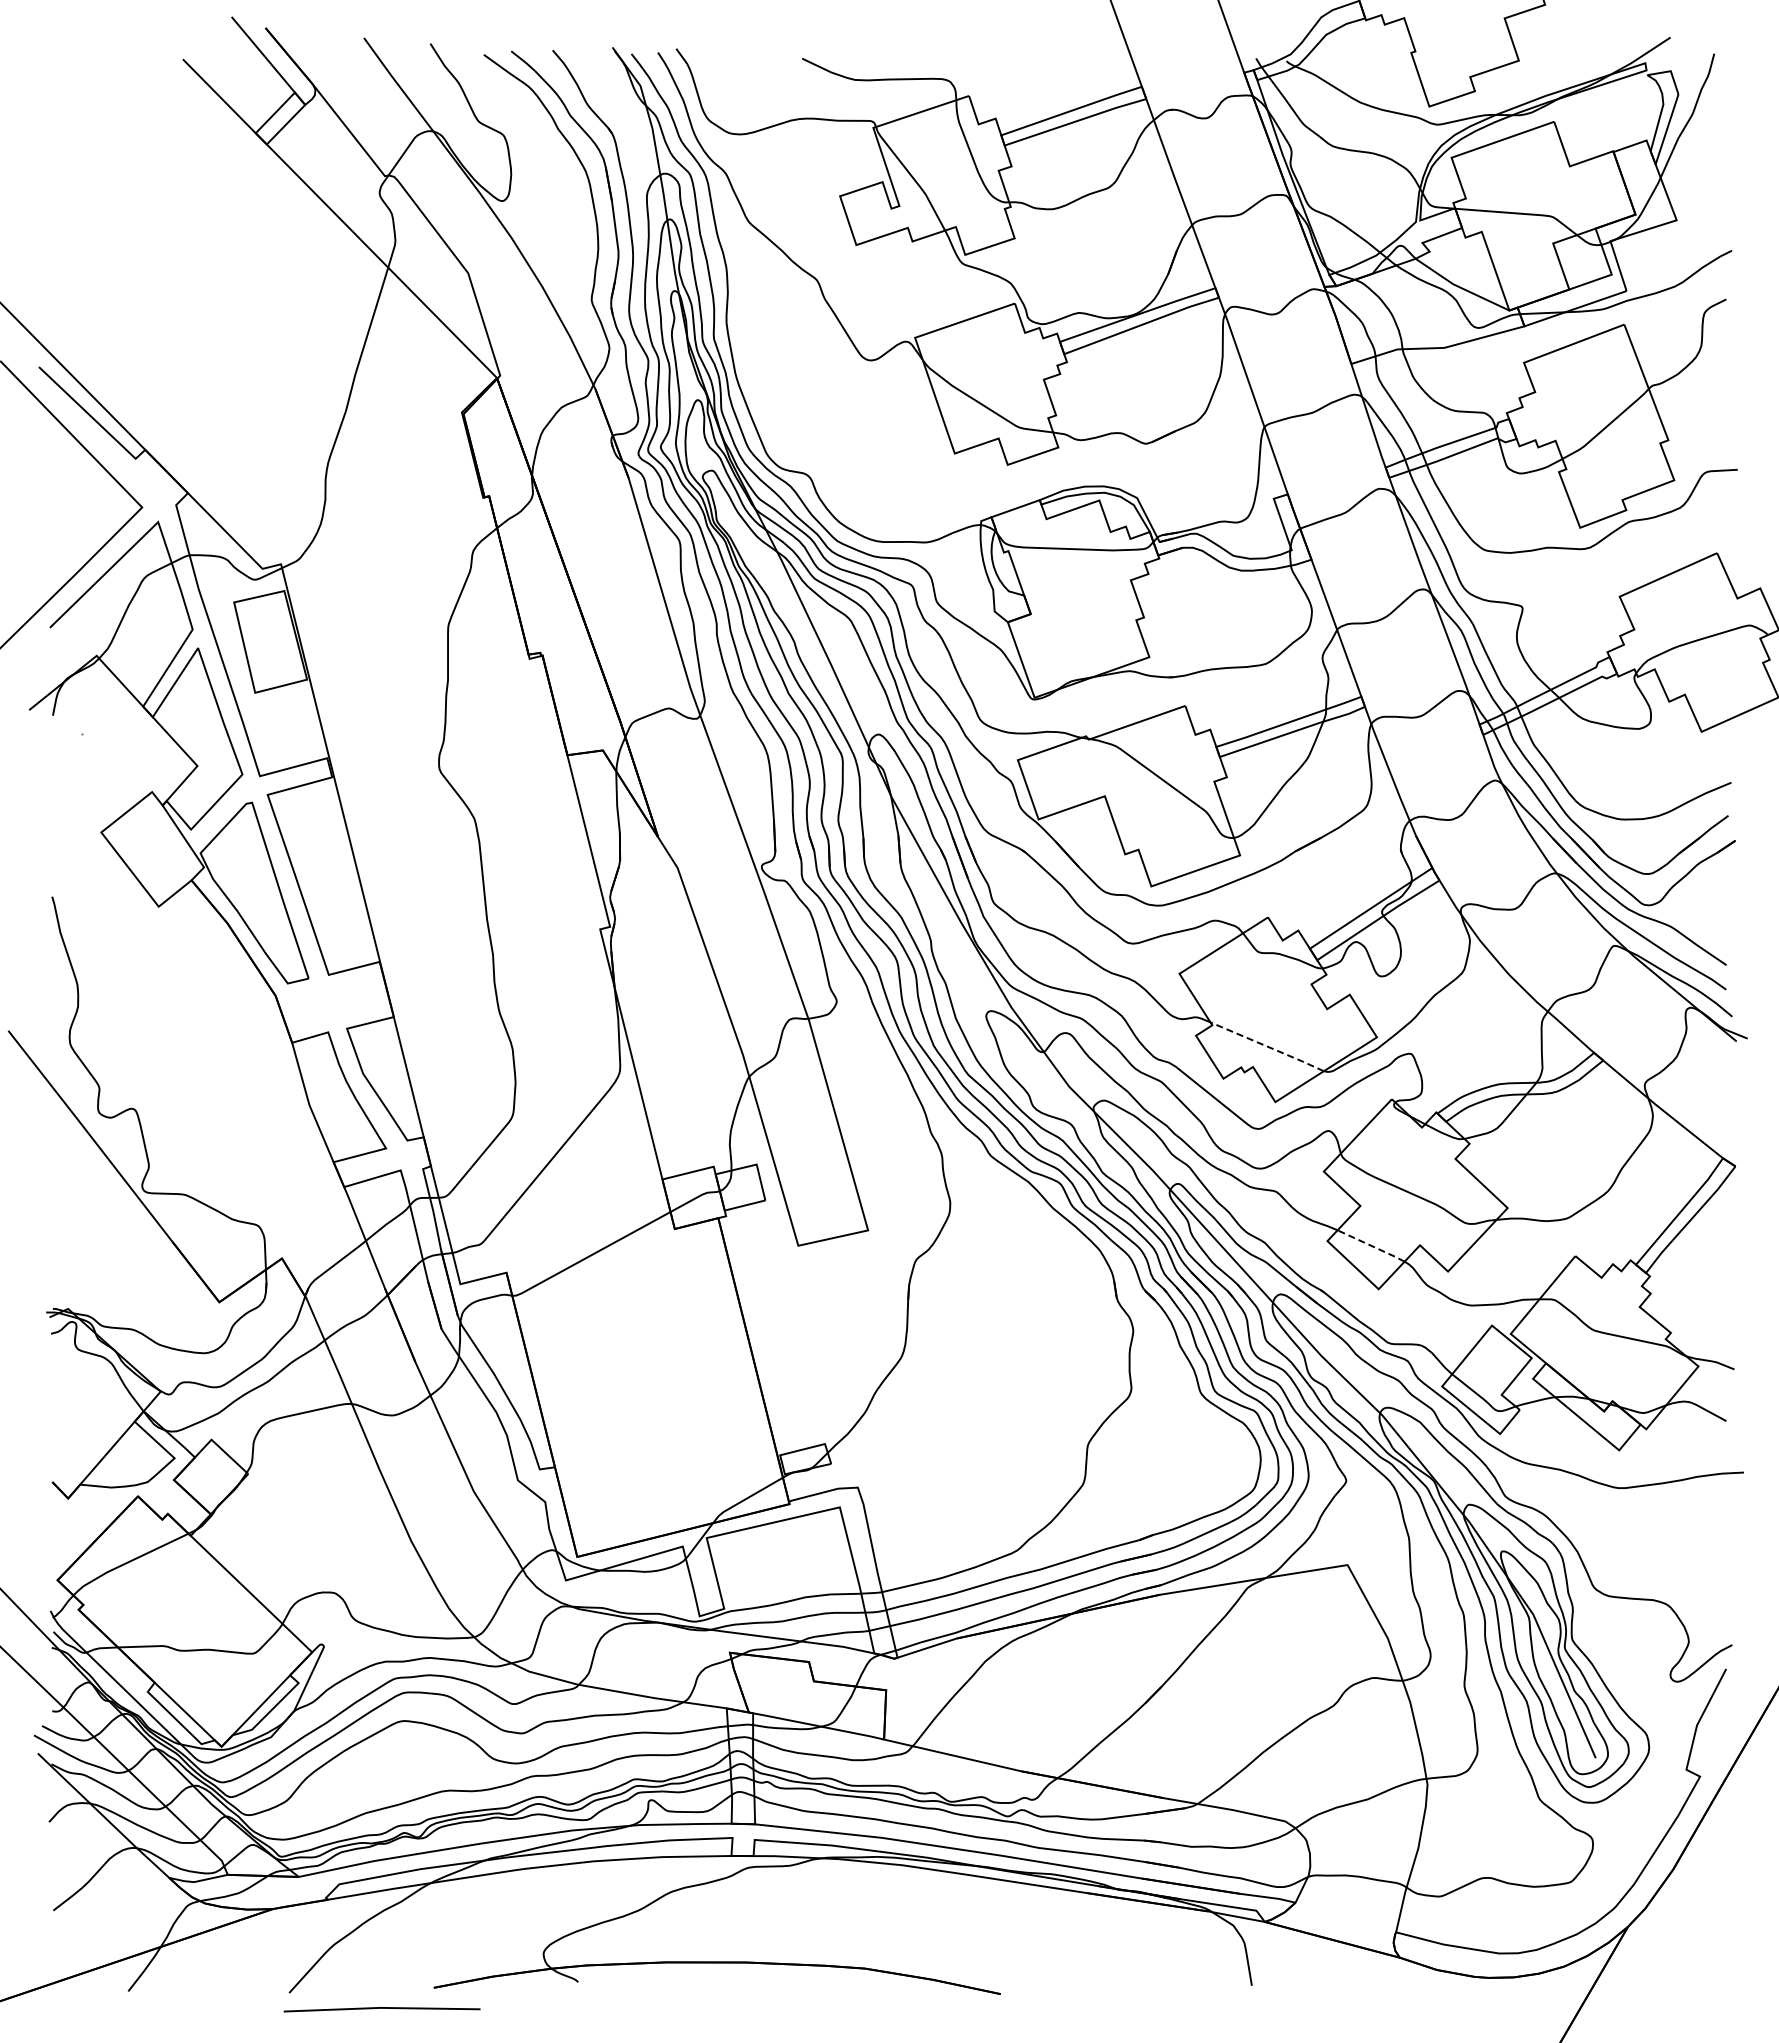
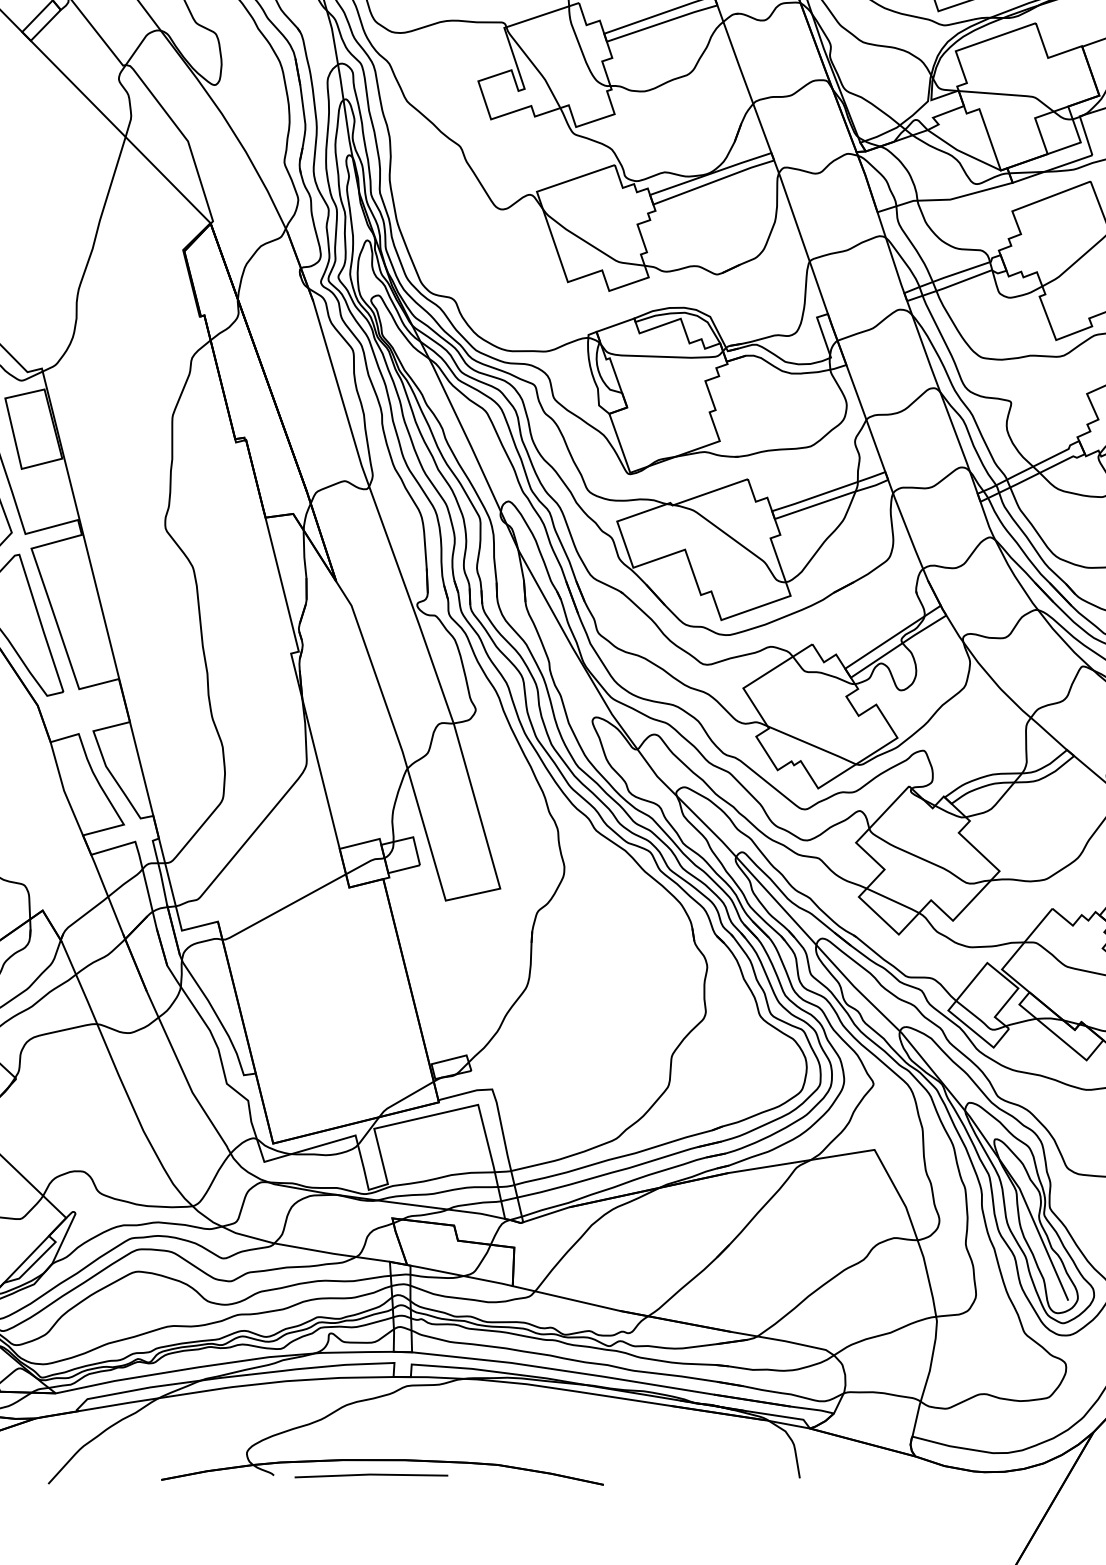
line: (1267, 1046) -> (812, 745), dashed -> solid
line: (1371, 1246) -> (893, 901), dashed -> solid
line: (381, 2008) -> (370, 1475), moved

